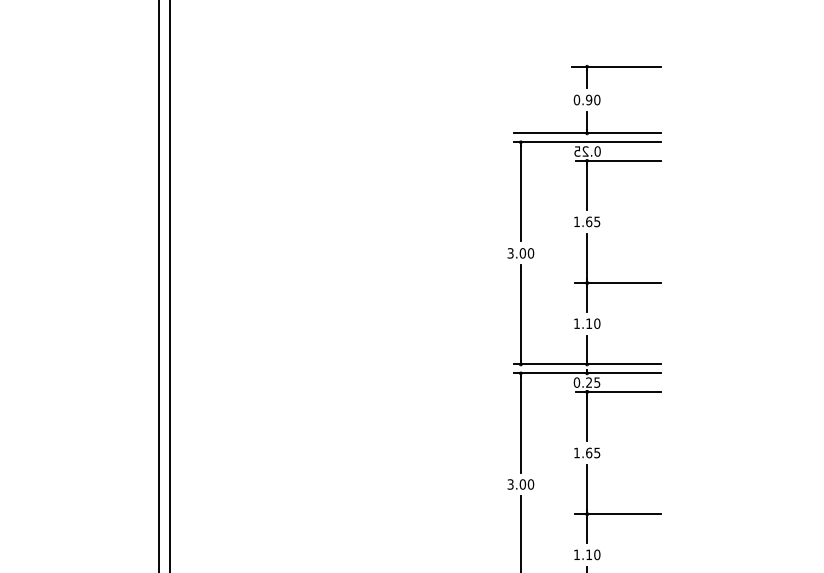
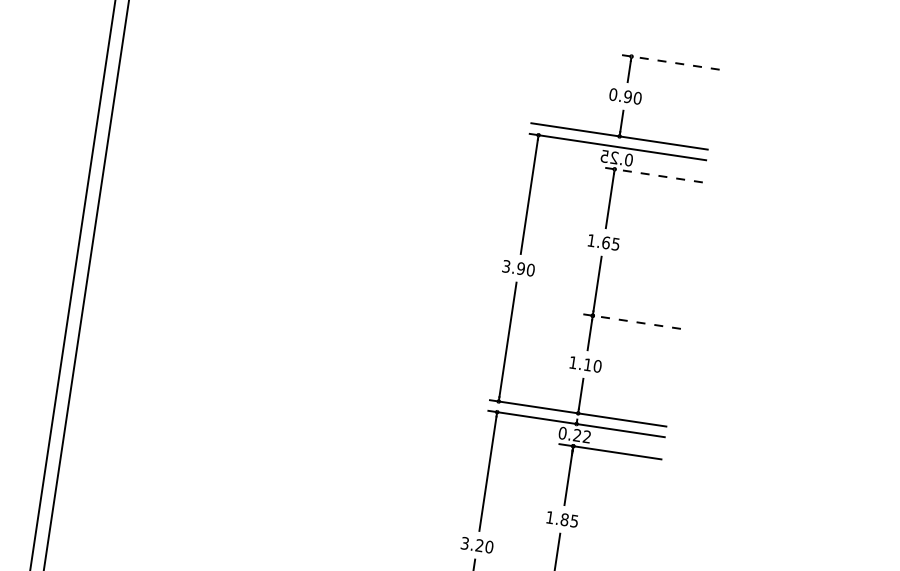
line: (615, 66) -> (665, 61), solid -> dashed
line: (618, 160) -> (652, 174), solid -> dashed
text: (522, 253) -> (520, 268), 3.00 -> 3.90
line: (617, 283) -> (629, 321), solid -> dashed
text: (597, 382) -> (587, 436), 0.25 -> 0.22
text: (589, 452) -> (565, 519), 1.65 -> 1.85
text: (522, 484) -> (479, 545), 3.00 -> 3.20

